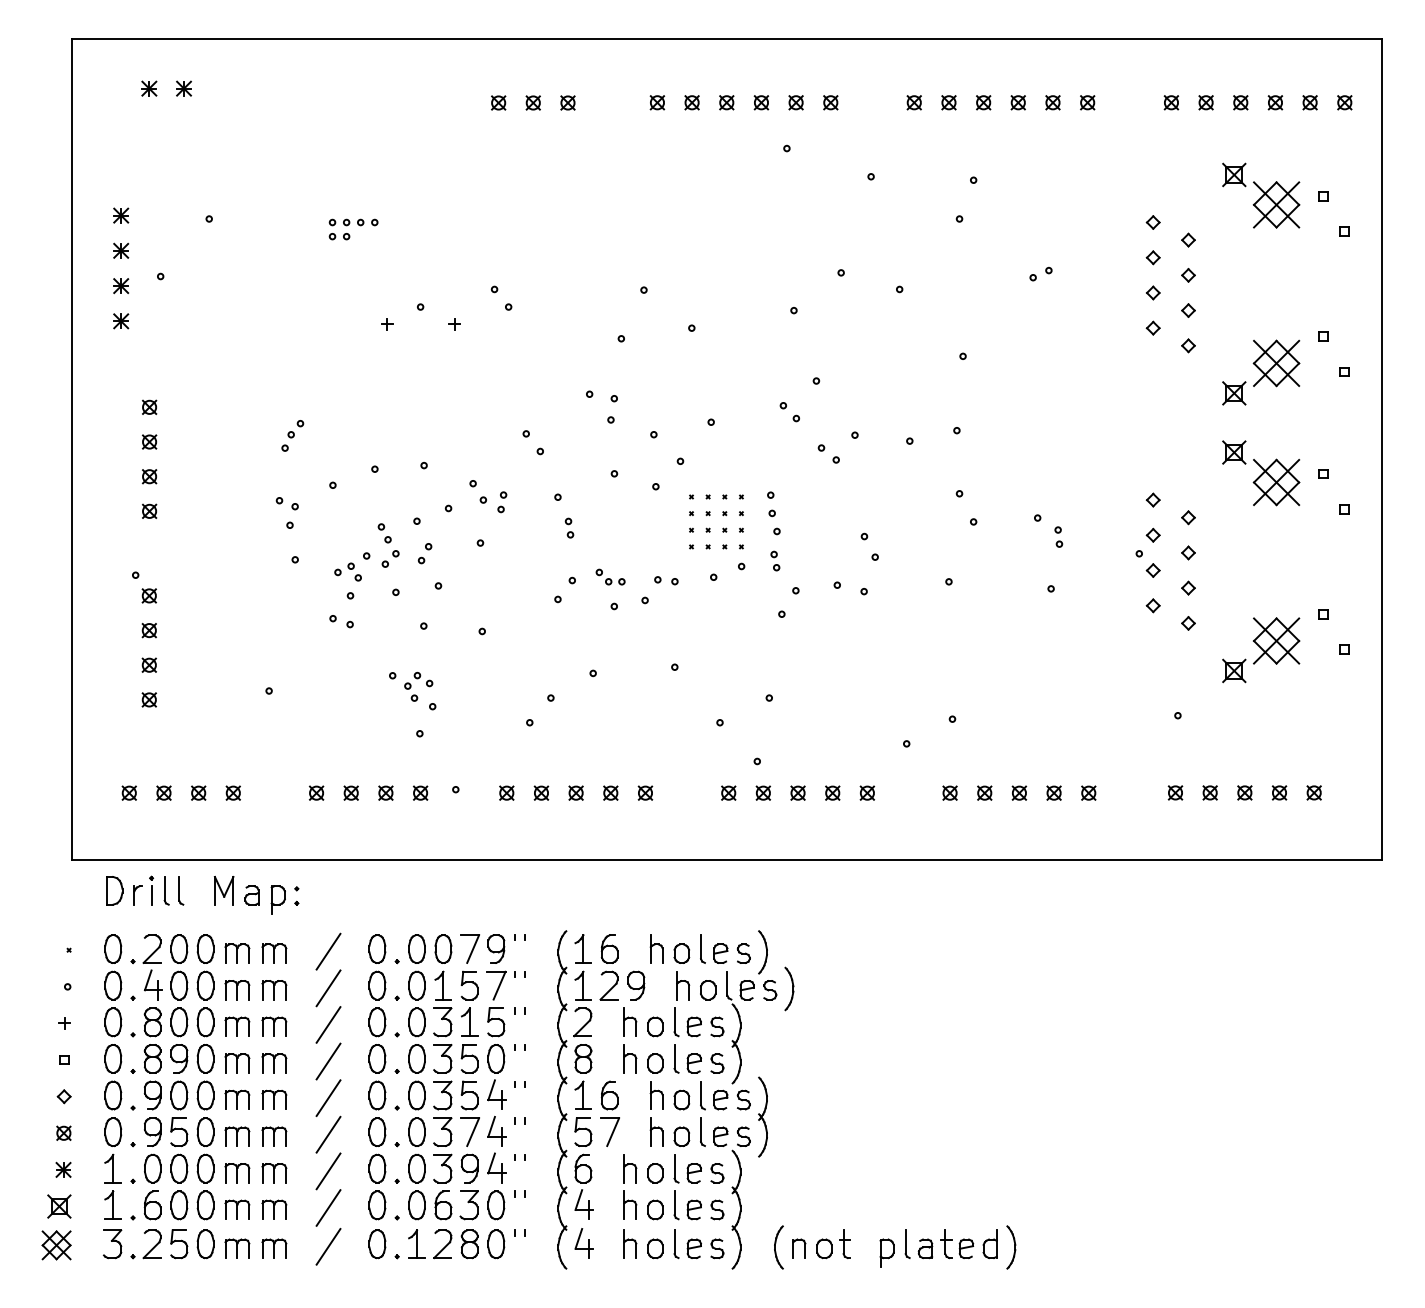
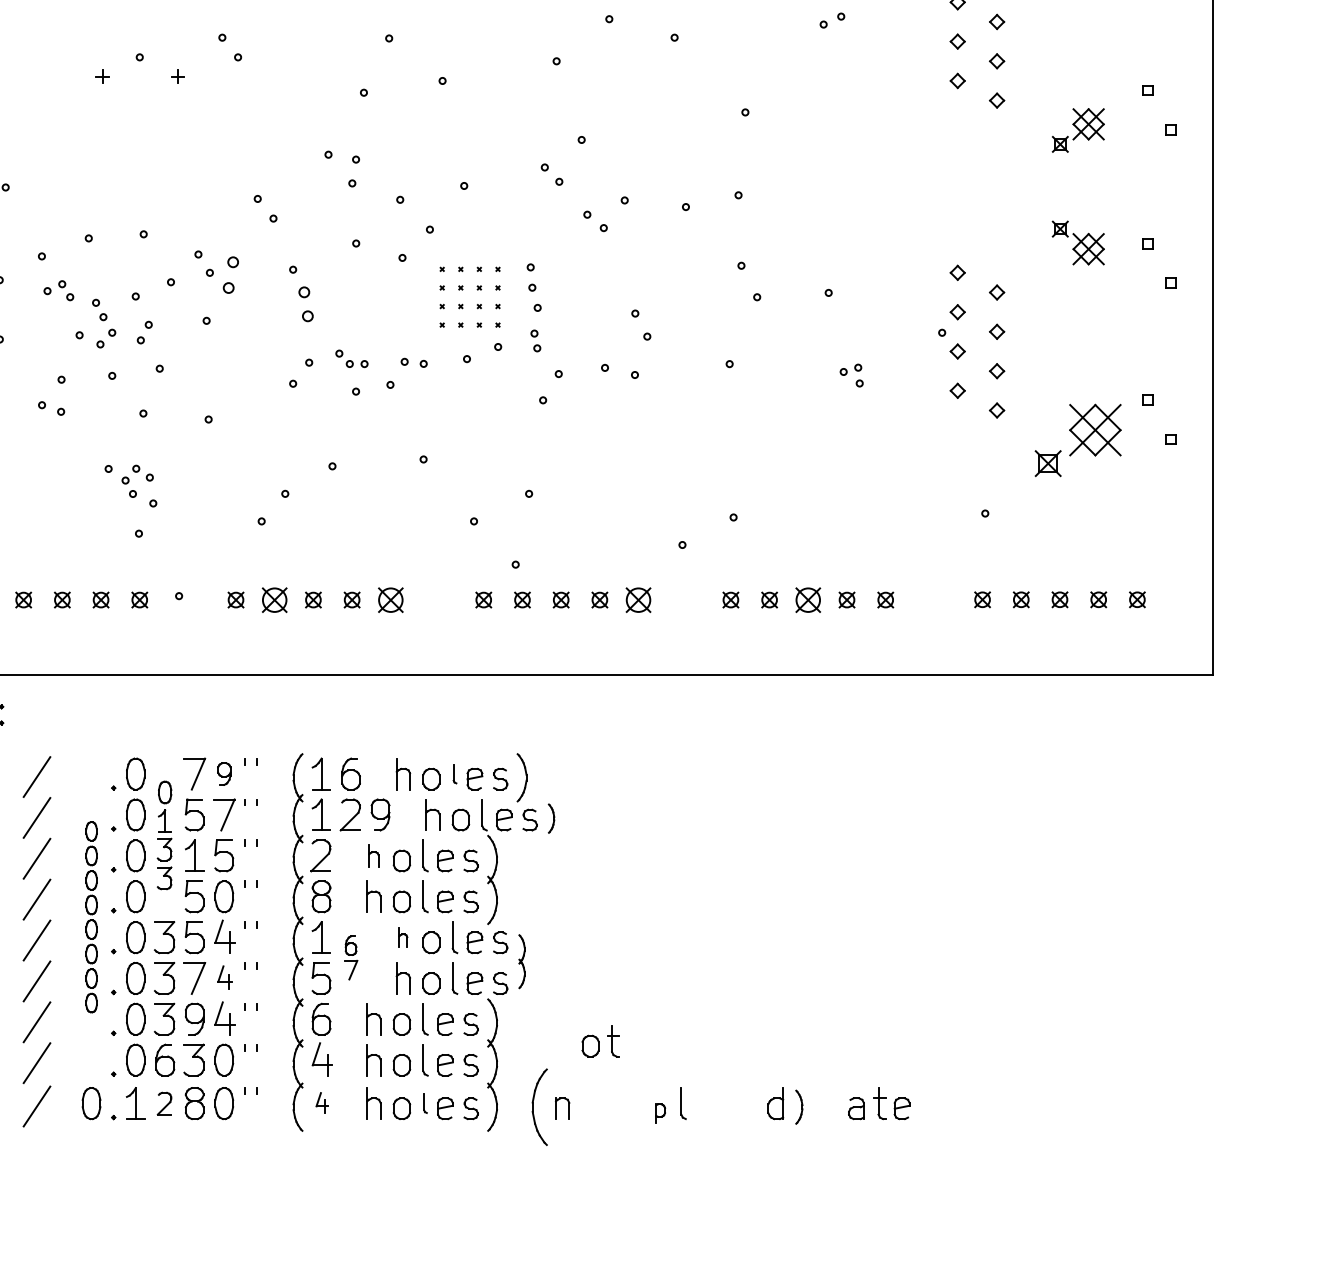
part: (1261, 372) -> (1078, 130), size x0.6
part: (1261, 473) -> (1078, 243), size x0.6
part: (502, 502) -> (231, 275), size x1.6
part: (569, 527) -> (306, 303), size x1.6
part: (1058, 536) -> (858, 374), moved
part: (347, 571) -> (58, 290), moved
part: (541, 792) -> (274, 599), size x1.6
part: (645, 792) -> (390, 599), size x1.6
part: (867, 792) -> (638, 599), size x1.6
part: (1019, 792) -> (808, 599), size x1.6
part: (496, 948) -> (224, 773), size x0.7
part: (702, 948) -> (454, 773), size x0.6
part: (789, 988) -> (551, 818), size x0.6
part: (442, 1003) -> (164, 834), size x0.7
part: (630, 1021) -> (374, 854), size x0.7
part: (377, 1077) -> (91, 917), size x0.6
part: (656, 1095) -> (403, 937), size x0.6
part: (609, 1113) -> (350, 957), size x0.6
part: (762, 1116) -> (521, 961), size x0.6
part: (496, 1131) -> (224, 977), size x0.7
part: (583, 1243) -> (321, 1102), size x0.6
part: (442, 1244) -> (164, 1103), size x0.7
part: (676, 1244) -> (425, 1103), size x0.6
part: (833, 1244) -> (600, 1041), moved
part: (945, 1244) -> (878, 1103), moved
part: (778, 1247) -> (539, 1107), size x1.6
part: (1011, 1247) -> (799, 1107), size x0.7
part: (886, 1252) -> (659, 1112), size x0.6

